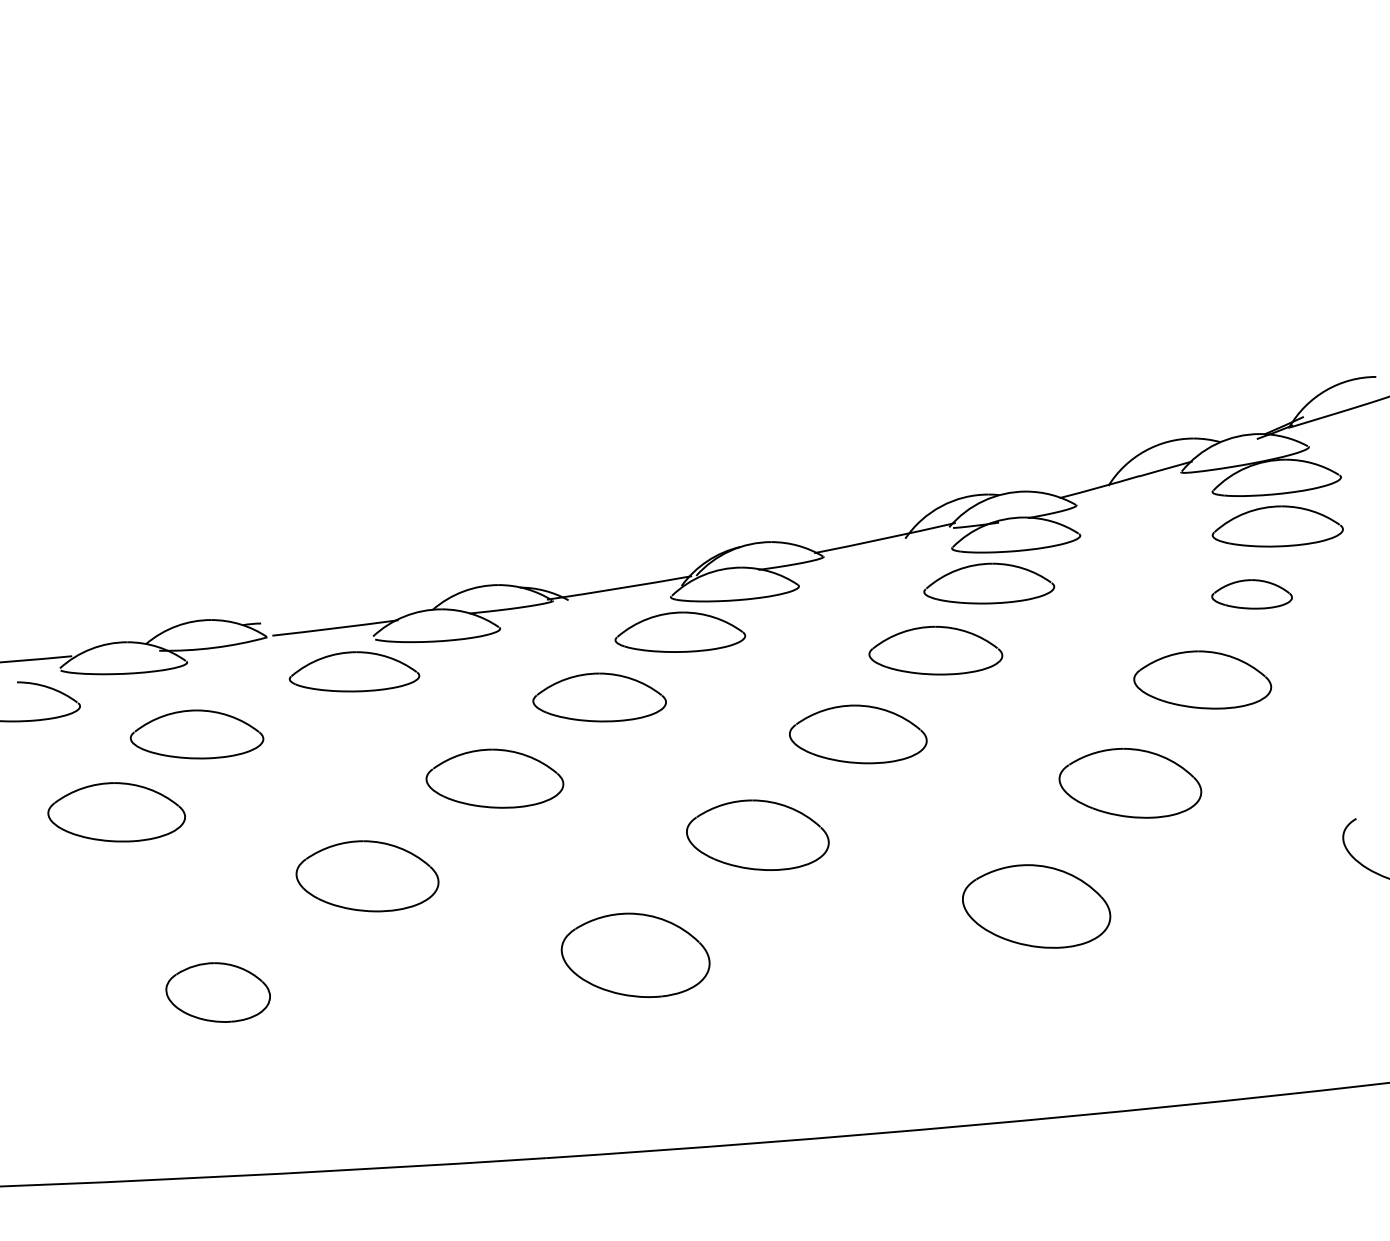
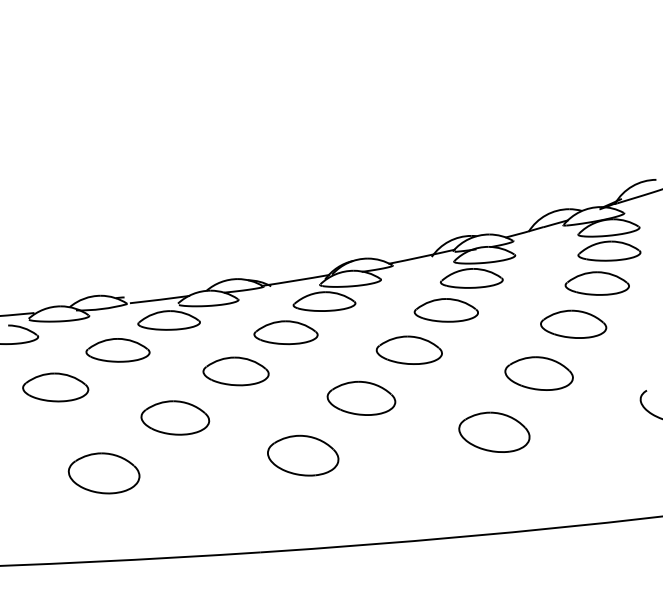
part: (1250, 594) -> (596, 283), size x1.67
part: (195, 734) -> (117, 350), moved
part: (216, 992) -> (103, 473), size x1.43

